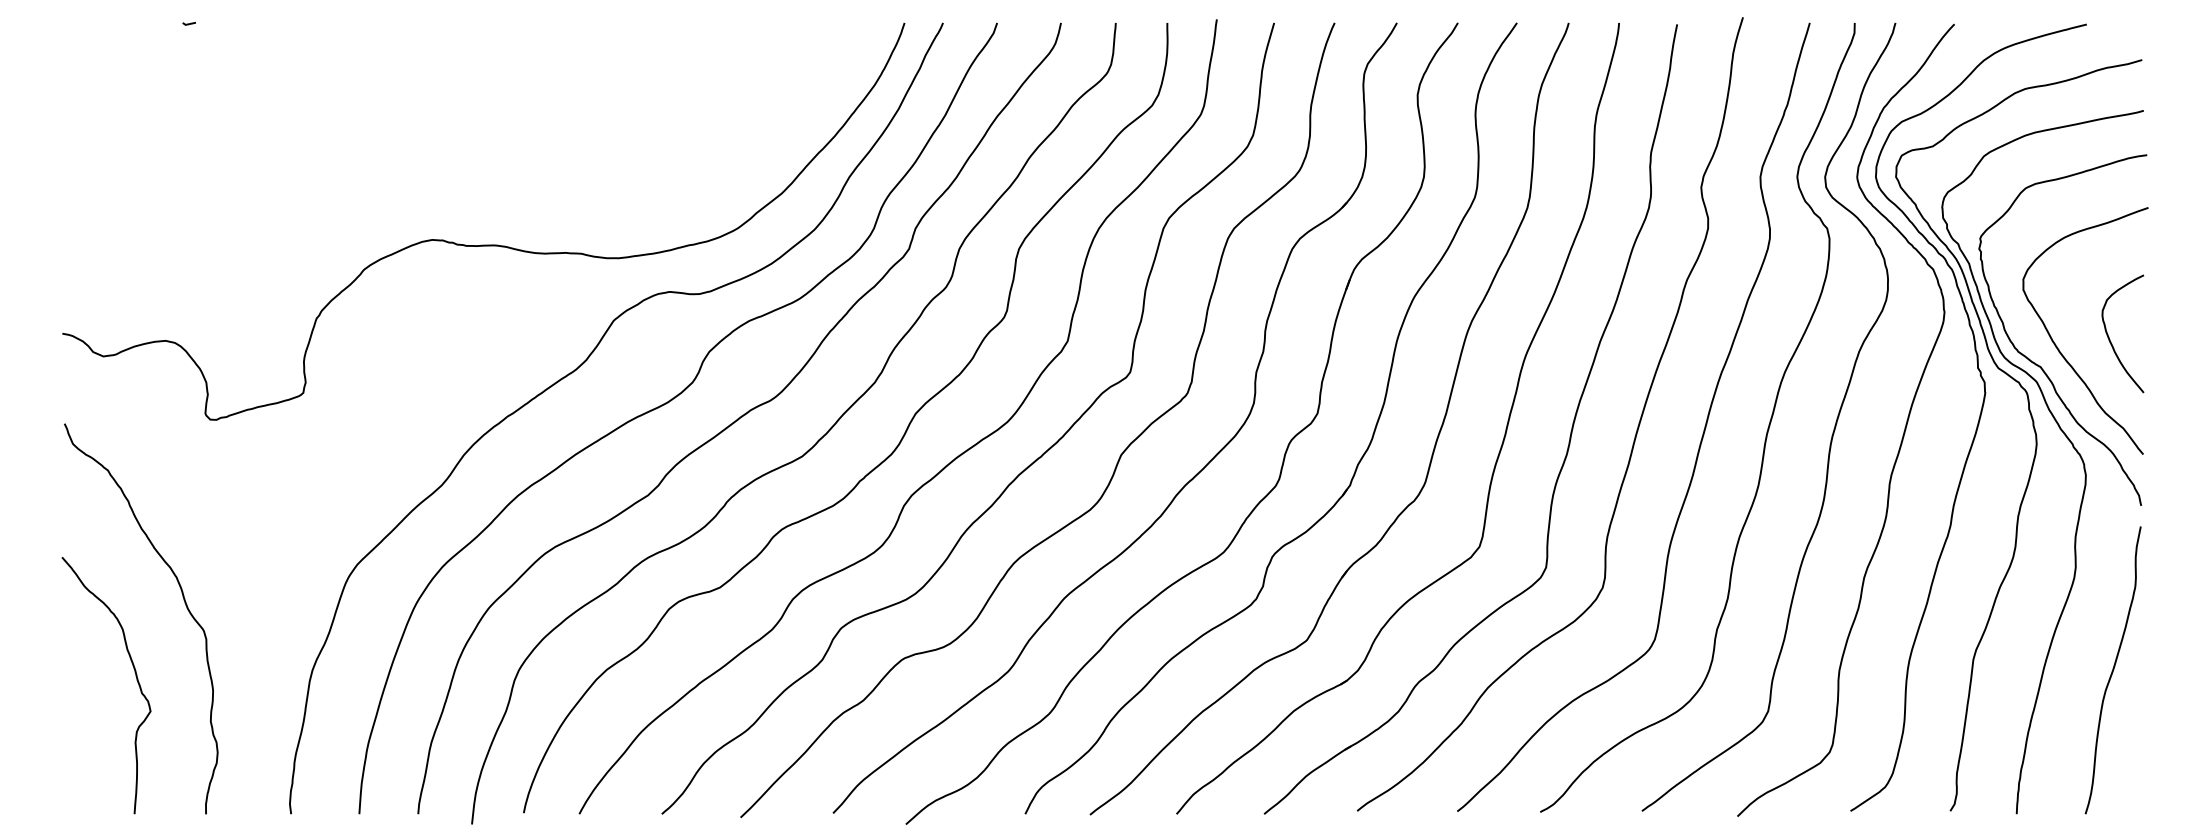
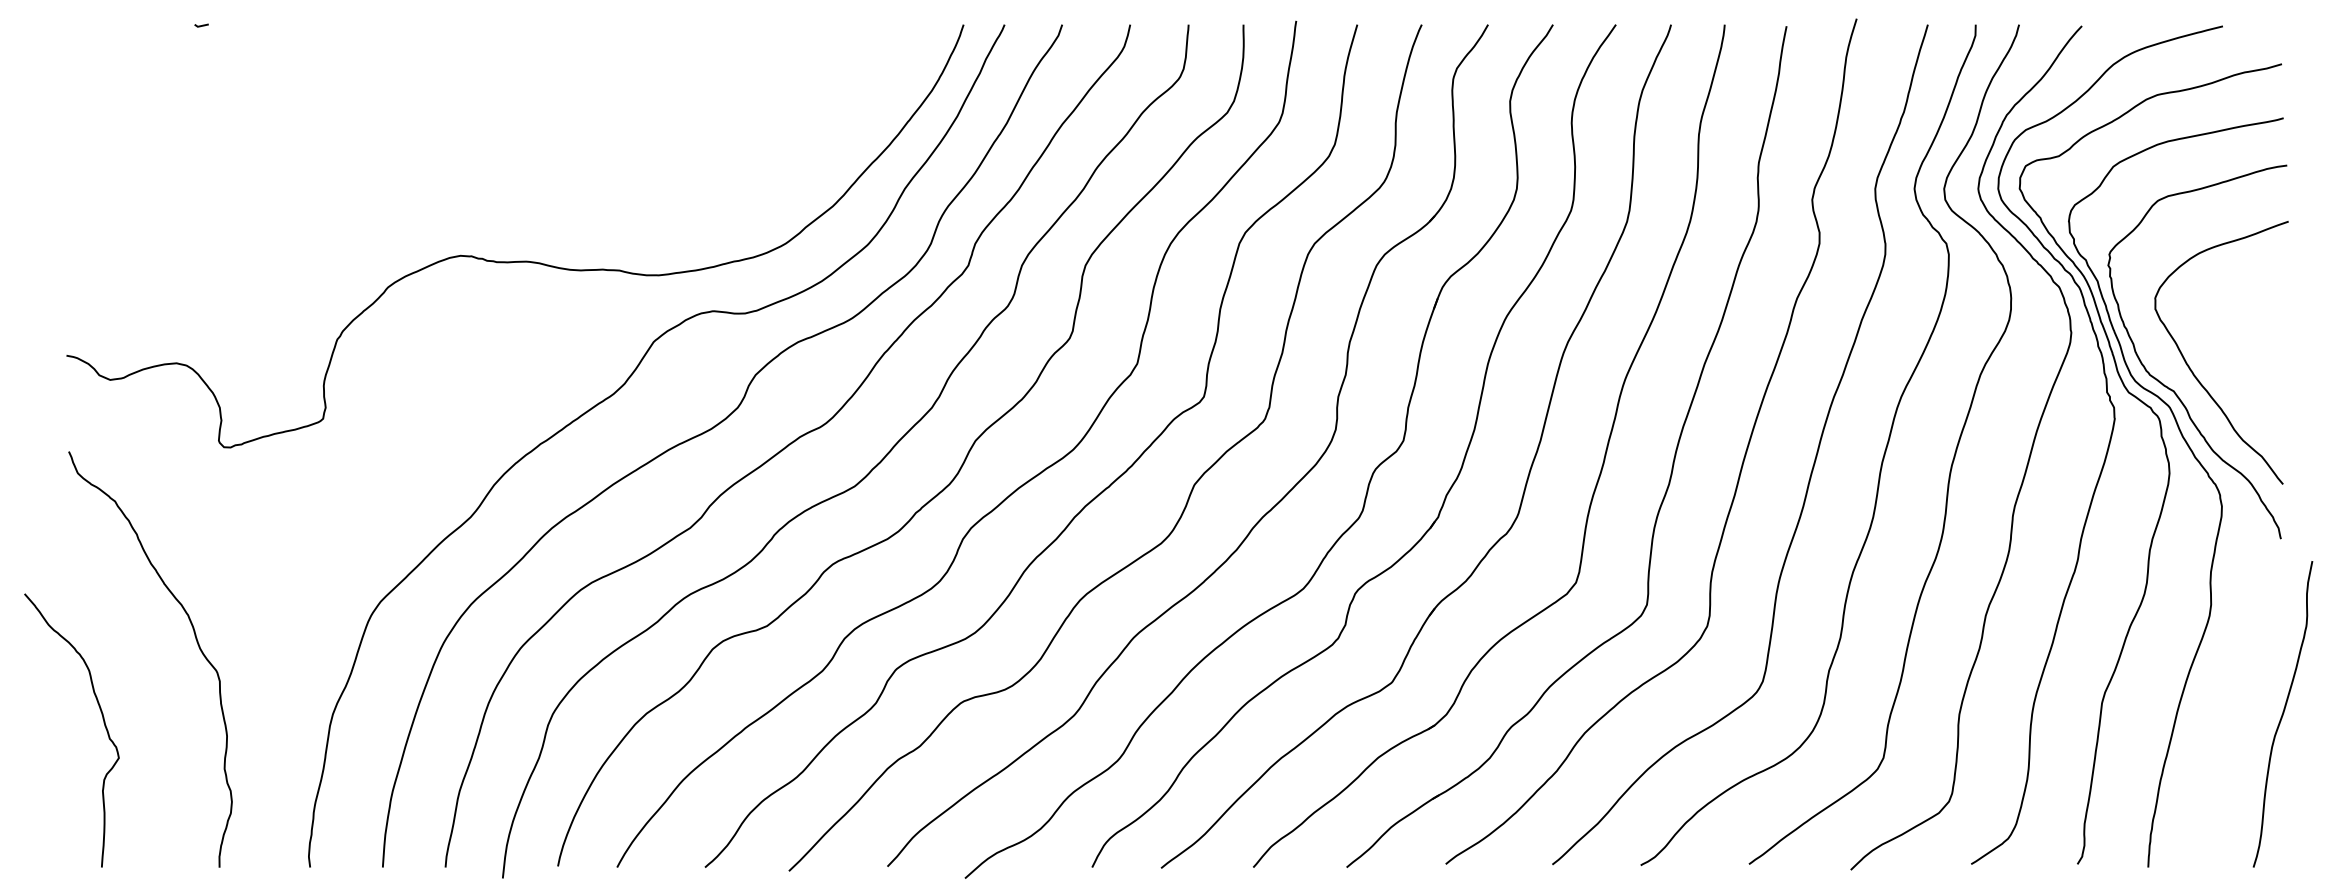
curve: (2109, 336) -> (2247, 358), removed
curve: (2112, 670) -> (2282, 714), moved
curve: (135, 676) -> (102, 720), moved

